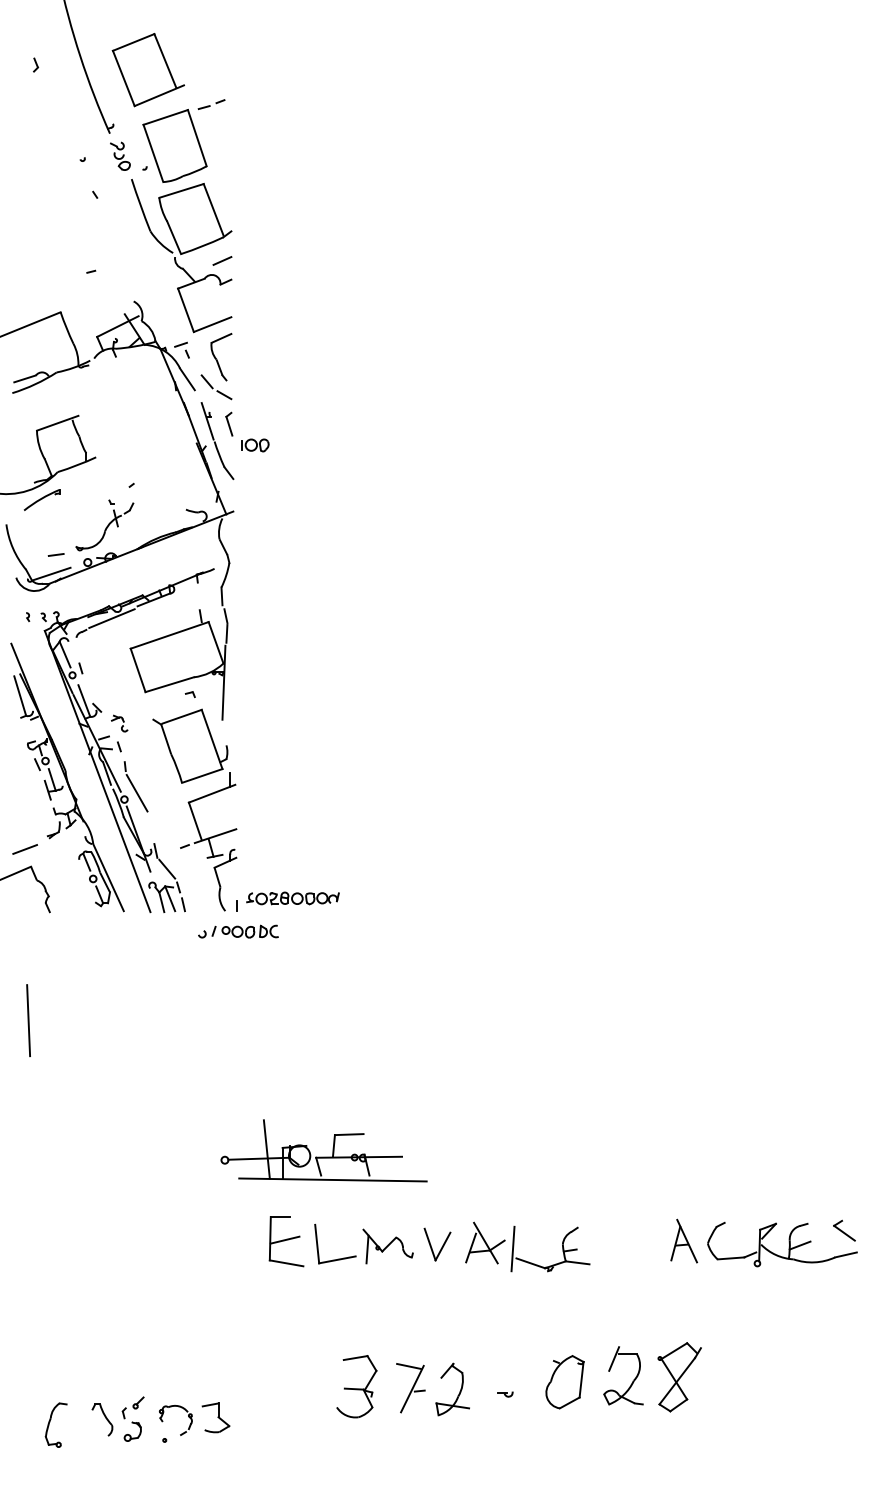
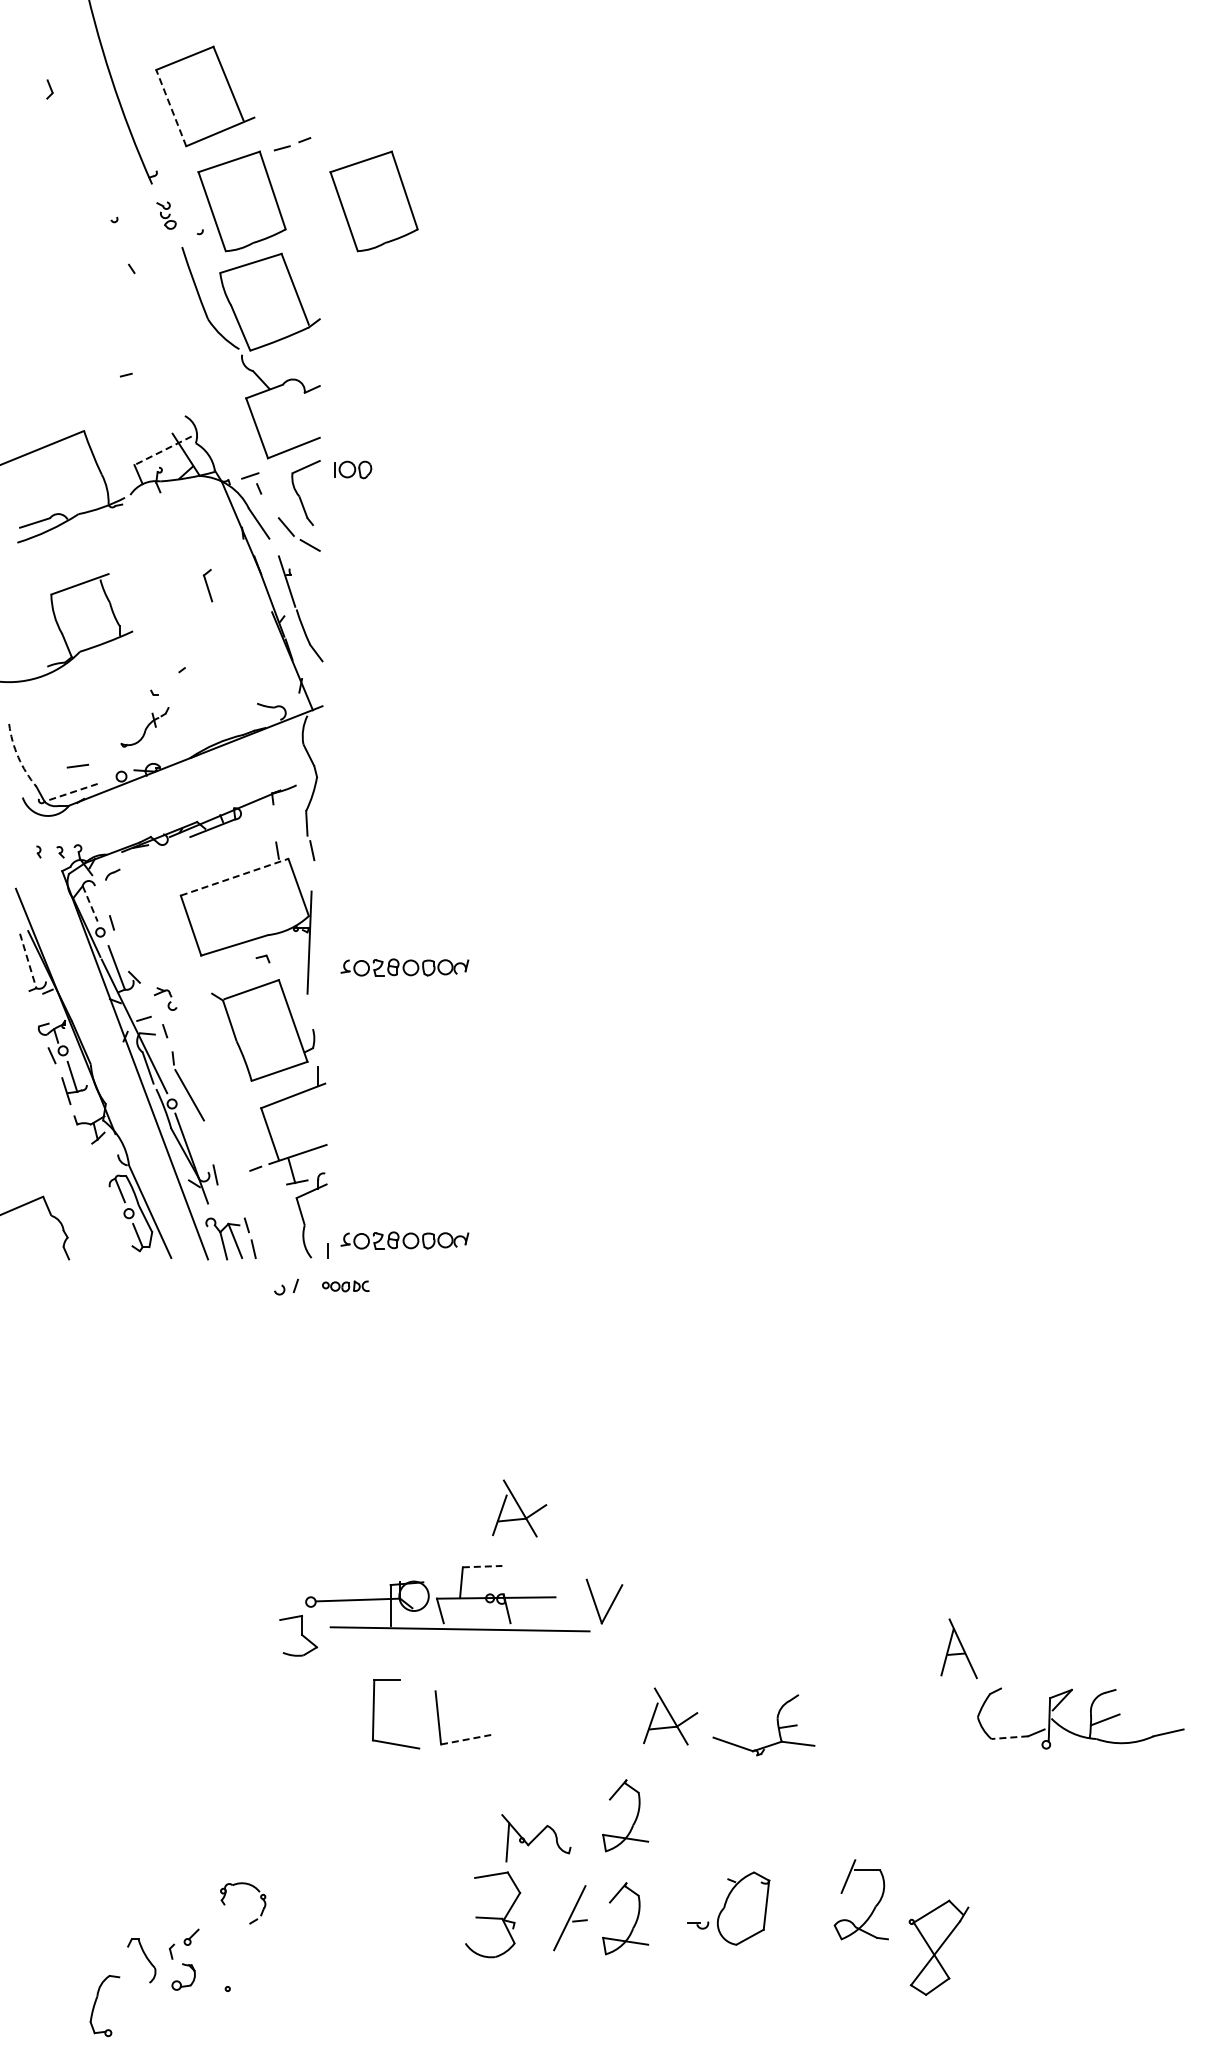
line: (123, 78) -> (171, 108), solid -> dashed
part: (270, 146) -> (373, 201), added
part: (120, 156) -> (166, 215), size x0.7
line: (222, 260) -> (307, 359), removed
line: (118, 326) -> (163, 450), solid -> dashed
part: (228, 424) -> (207, 585), moved
part: (255, 445) -> (353, 469), moved
part: (42, 500) -> (58, 690), removed
part: (104, 526) -> (144, 726), size x0.6
arc: (13, 548) -> (18, 757), solid -> dashed
line: (50, 574) -> (70, 792), solid -> dashed
line: (111, 618) -> (154, 854), removed
line: (226, 633) -> (313, 874), removed
line: (169, 635) -> (234, 877), solid -> dashed
line: (65, 655) -> (90, 904), solid -> dashed
line: (20, 696) -> (28, 961), solid -> dashed
part: (292, 700) -> (404, 967), added
part: (53, 830) -> (74, 1146), removed
line: (24, 849) -> (34, 1172), removed
line: (167, 869) -> (231, 1200), removed
part: (249, 931) -> (345, 1286), size x0.6
line: (28, 1020) -> (39, 1409), removed
part: (375, 1092) -> (519, 1508), added
line: (349, 1134) -> (482, 1566), solid -> dashed
line: (266, 1148) -> (368, 1586), removed
part: (844, 1230) -> (1166, 1699), removed
line: (284, 1240) -> (393, 1712), removed
part: (683, 1240) -> (958, 1648), moved
part: (388, 1246) -> (536, 1838), moved
part: (441, 1246) -> (610, 1604), moved
line: (512, 1248) -> (708, 1724), removed
line: (730, 1258) -> (1009, 1737), solid -> dashed
line: (337, 1259) -> (466, 1739), solid -> dashed
part: (459, 1318) -> (634, 1820), added
line: (408, 1366) -> (564, 1886), removed
part: (679, 1377) -> (938, 1947), moved
part: (564, 1382) -> (743, 1908), moved
part: (188, 1416) -> (260, 1898), moved
part: (215, 1417) -> (298, 1635), moved
part: (50, 1422) -> (96, 2002), moved

